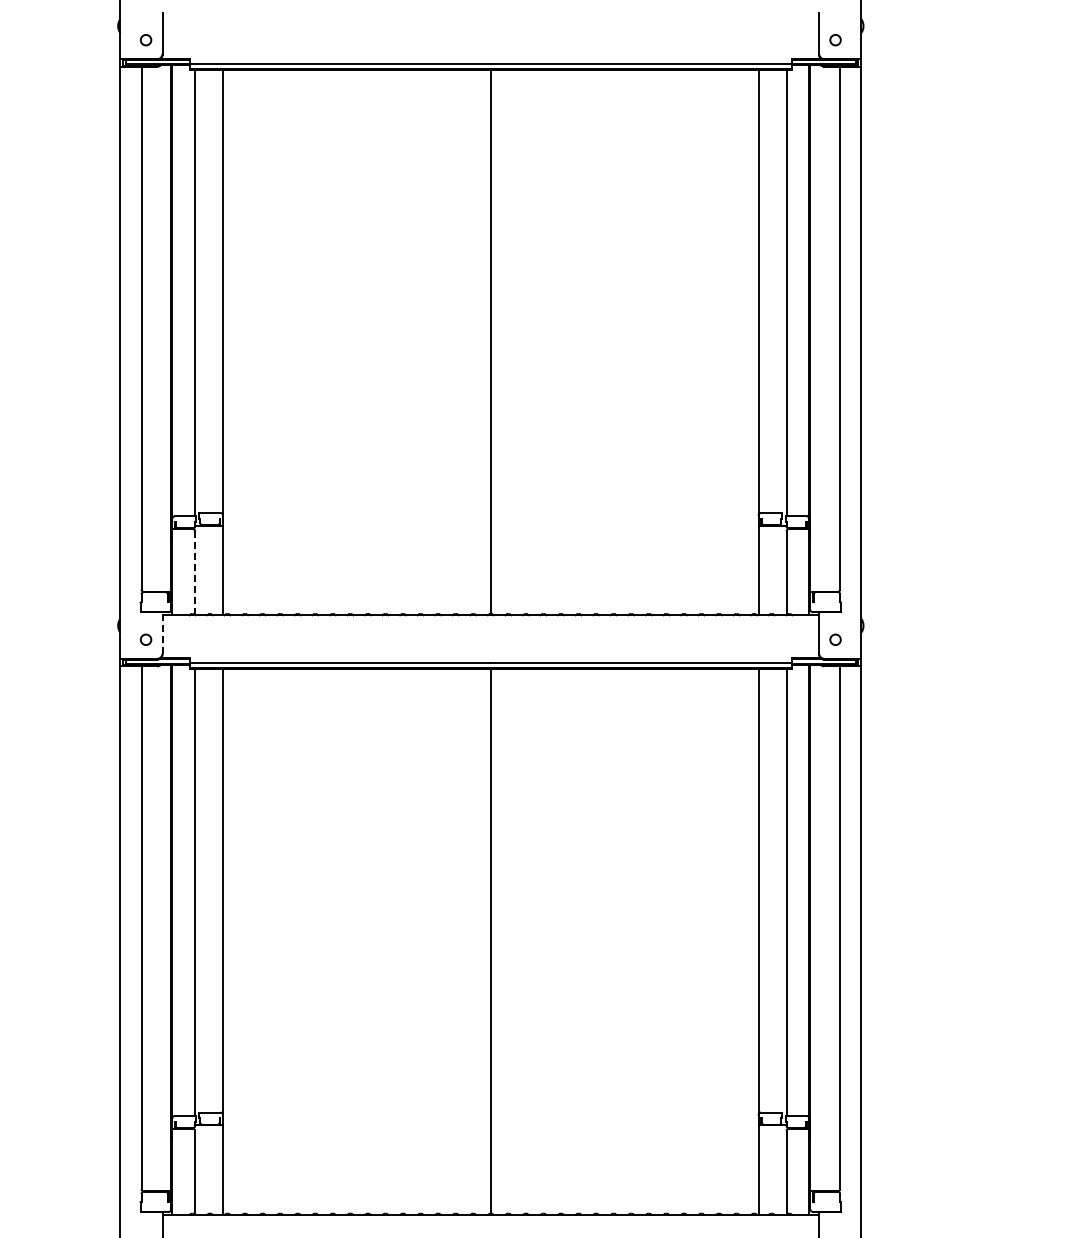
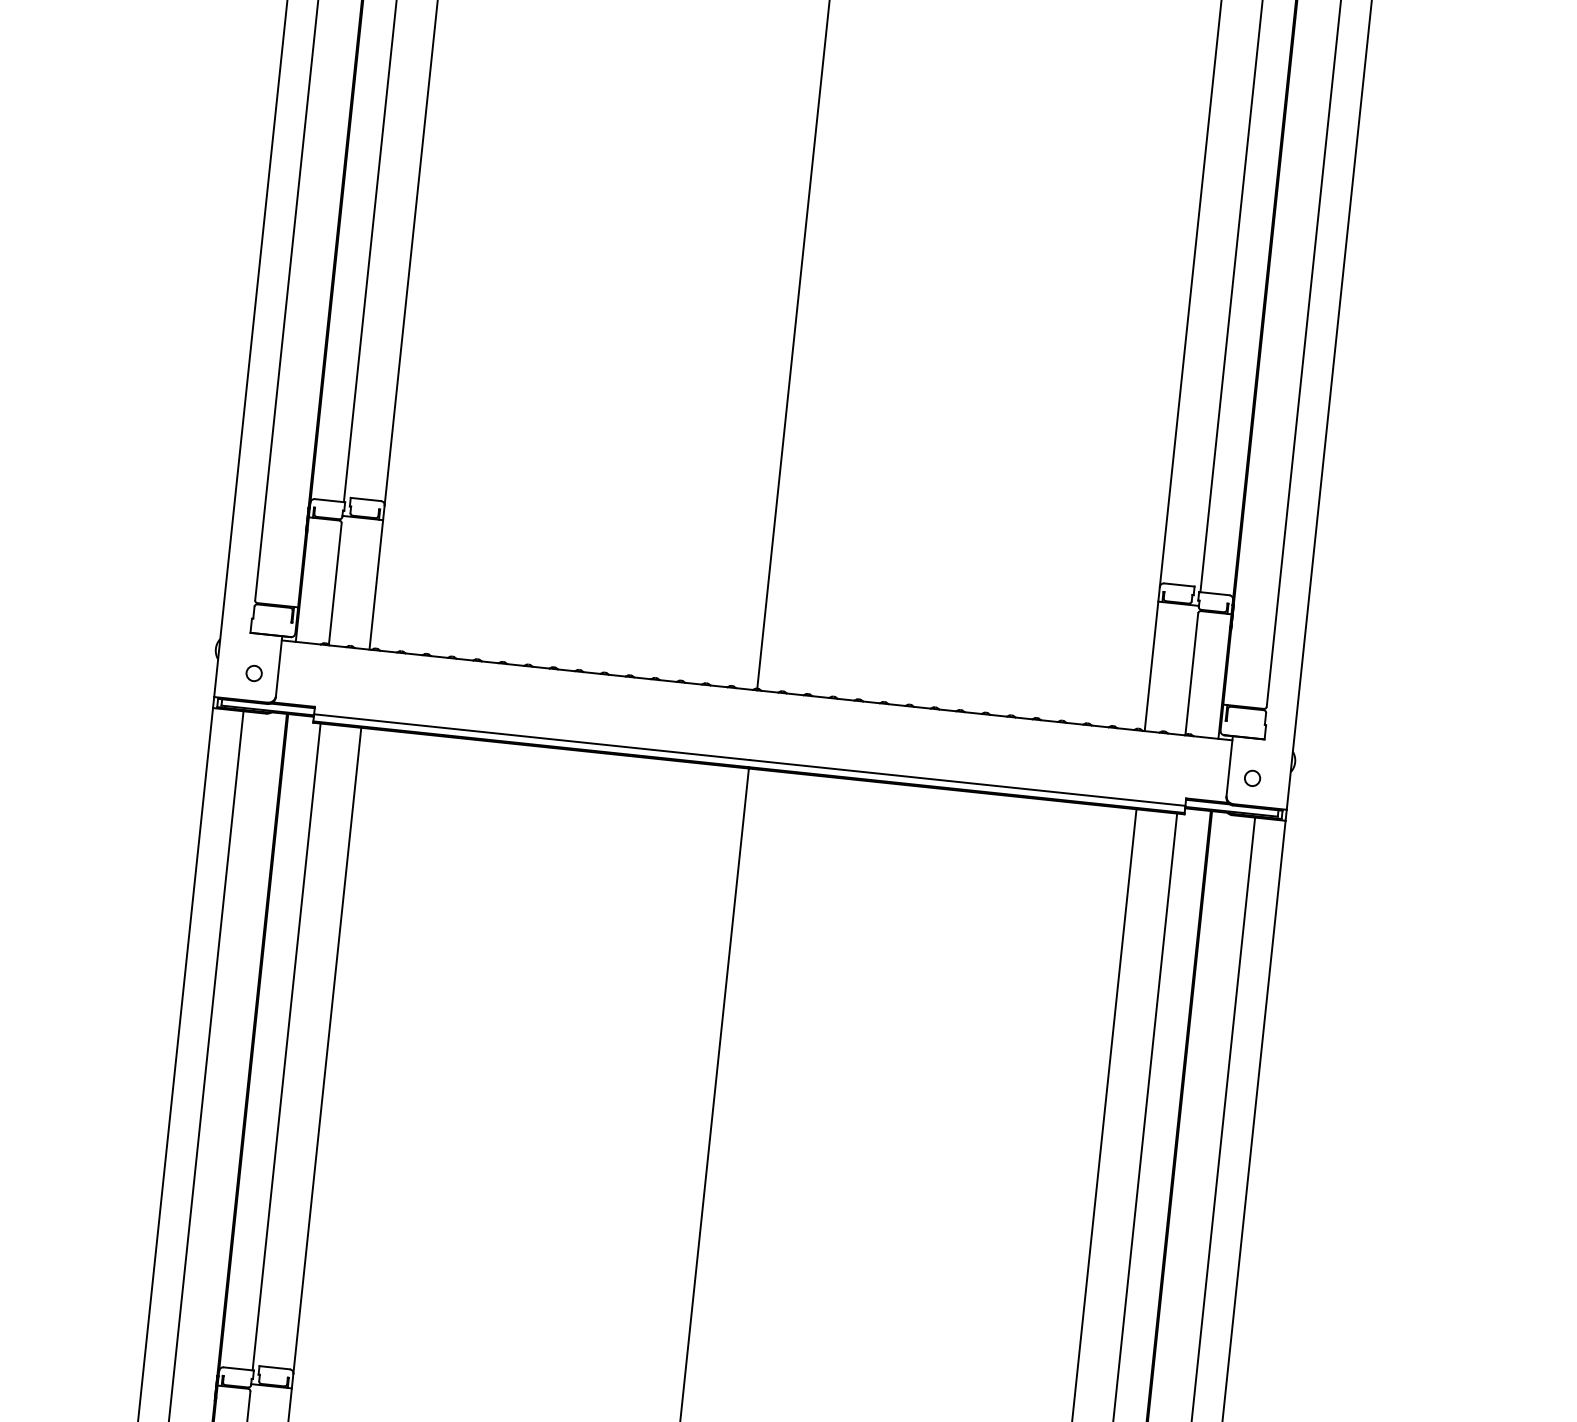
line: (195, 572) -> (336, 583), dashed -> solid
line: (162, 632) -> (279, 665), dashed -> solid

